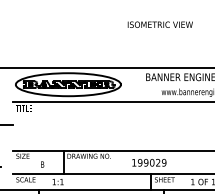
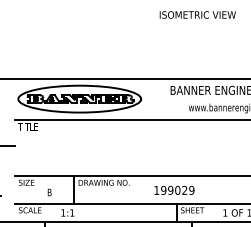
text: (159, 24) -> (196, 14), moved

